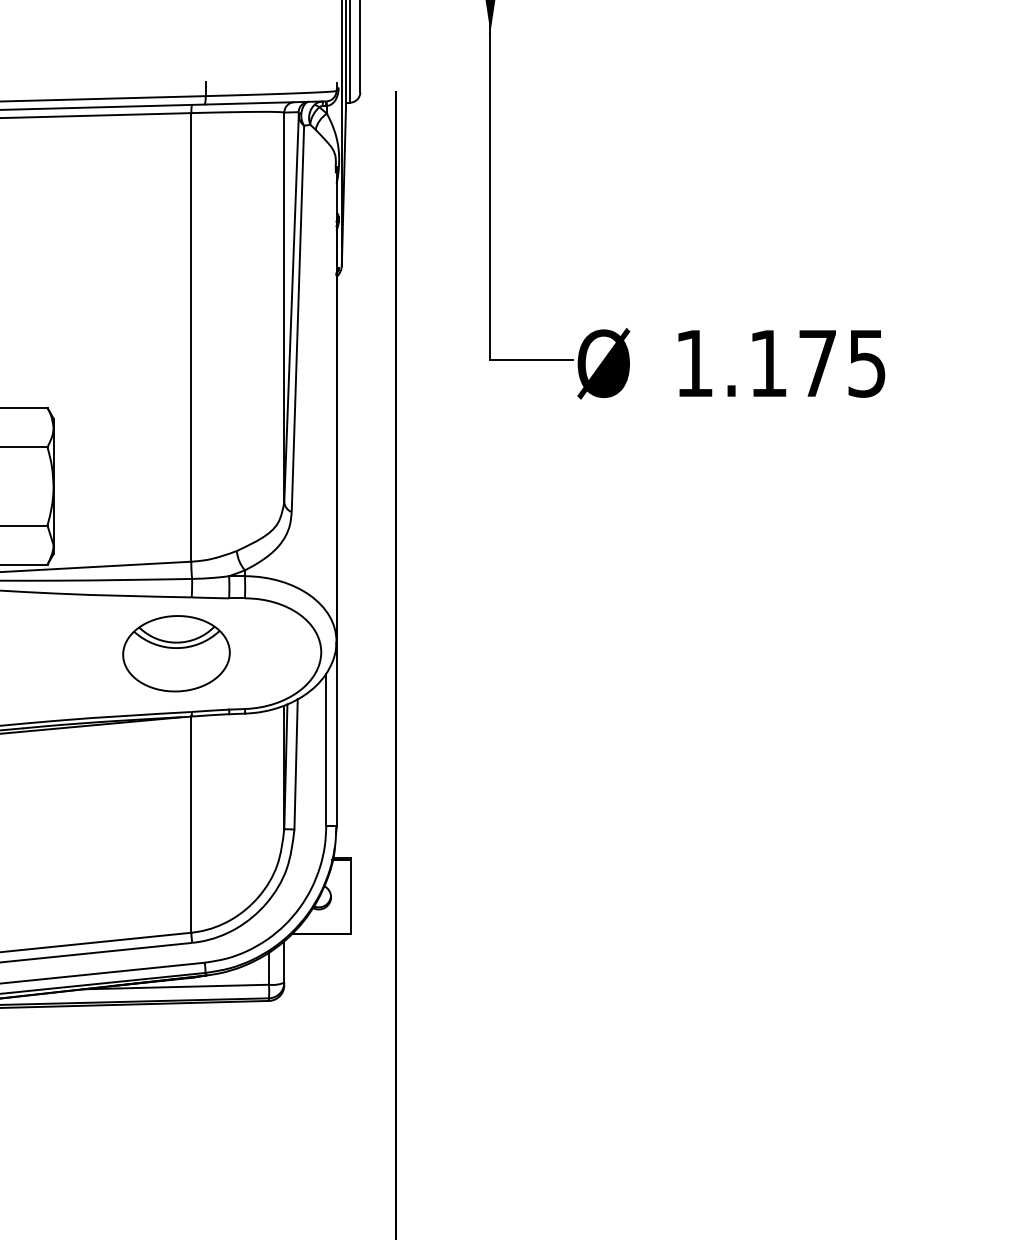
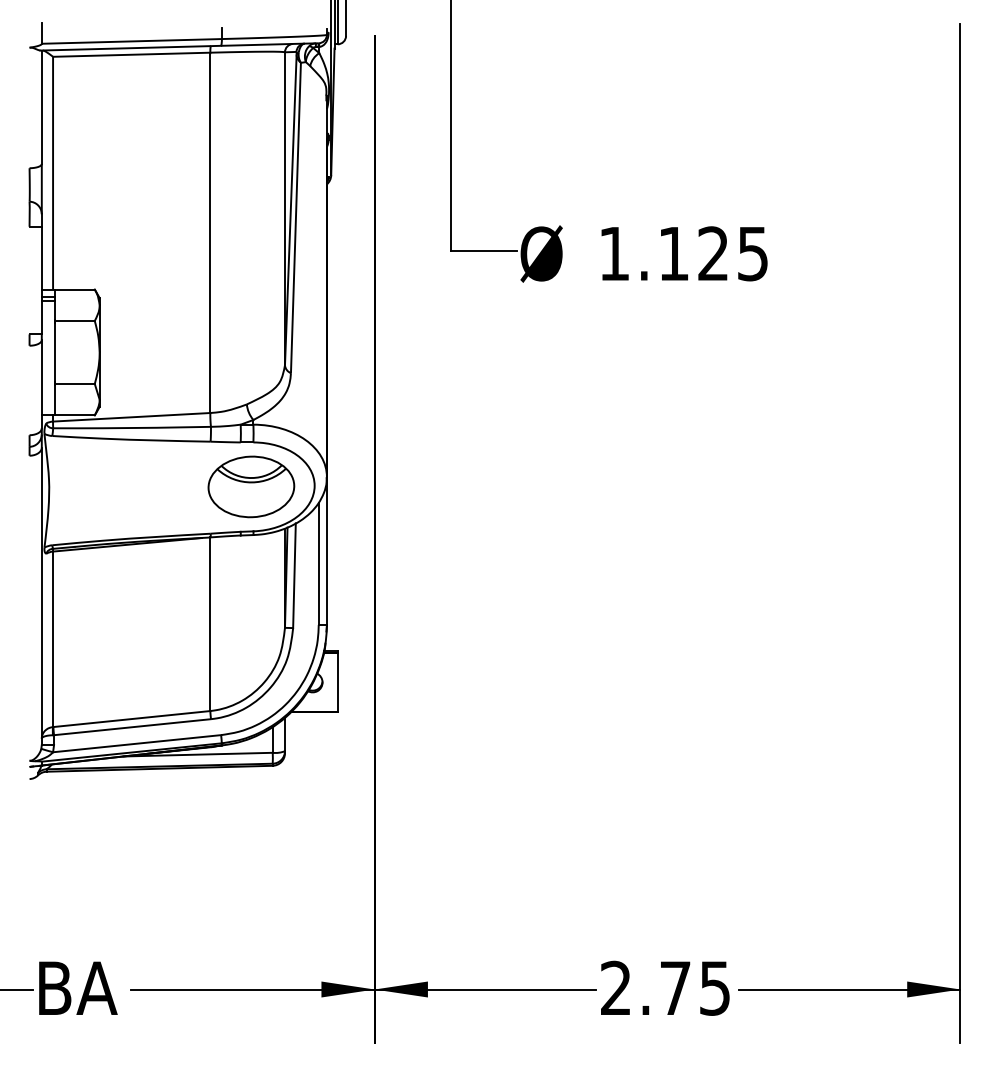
text: (817, 363) -> (713, 253), 1.175 -> 1.125
part: (176, 653) -> (251, 486), moved

